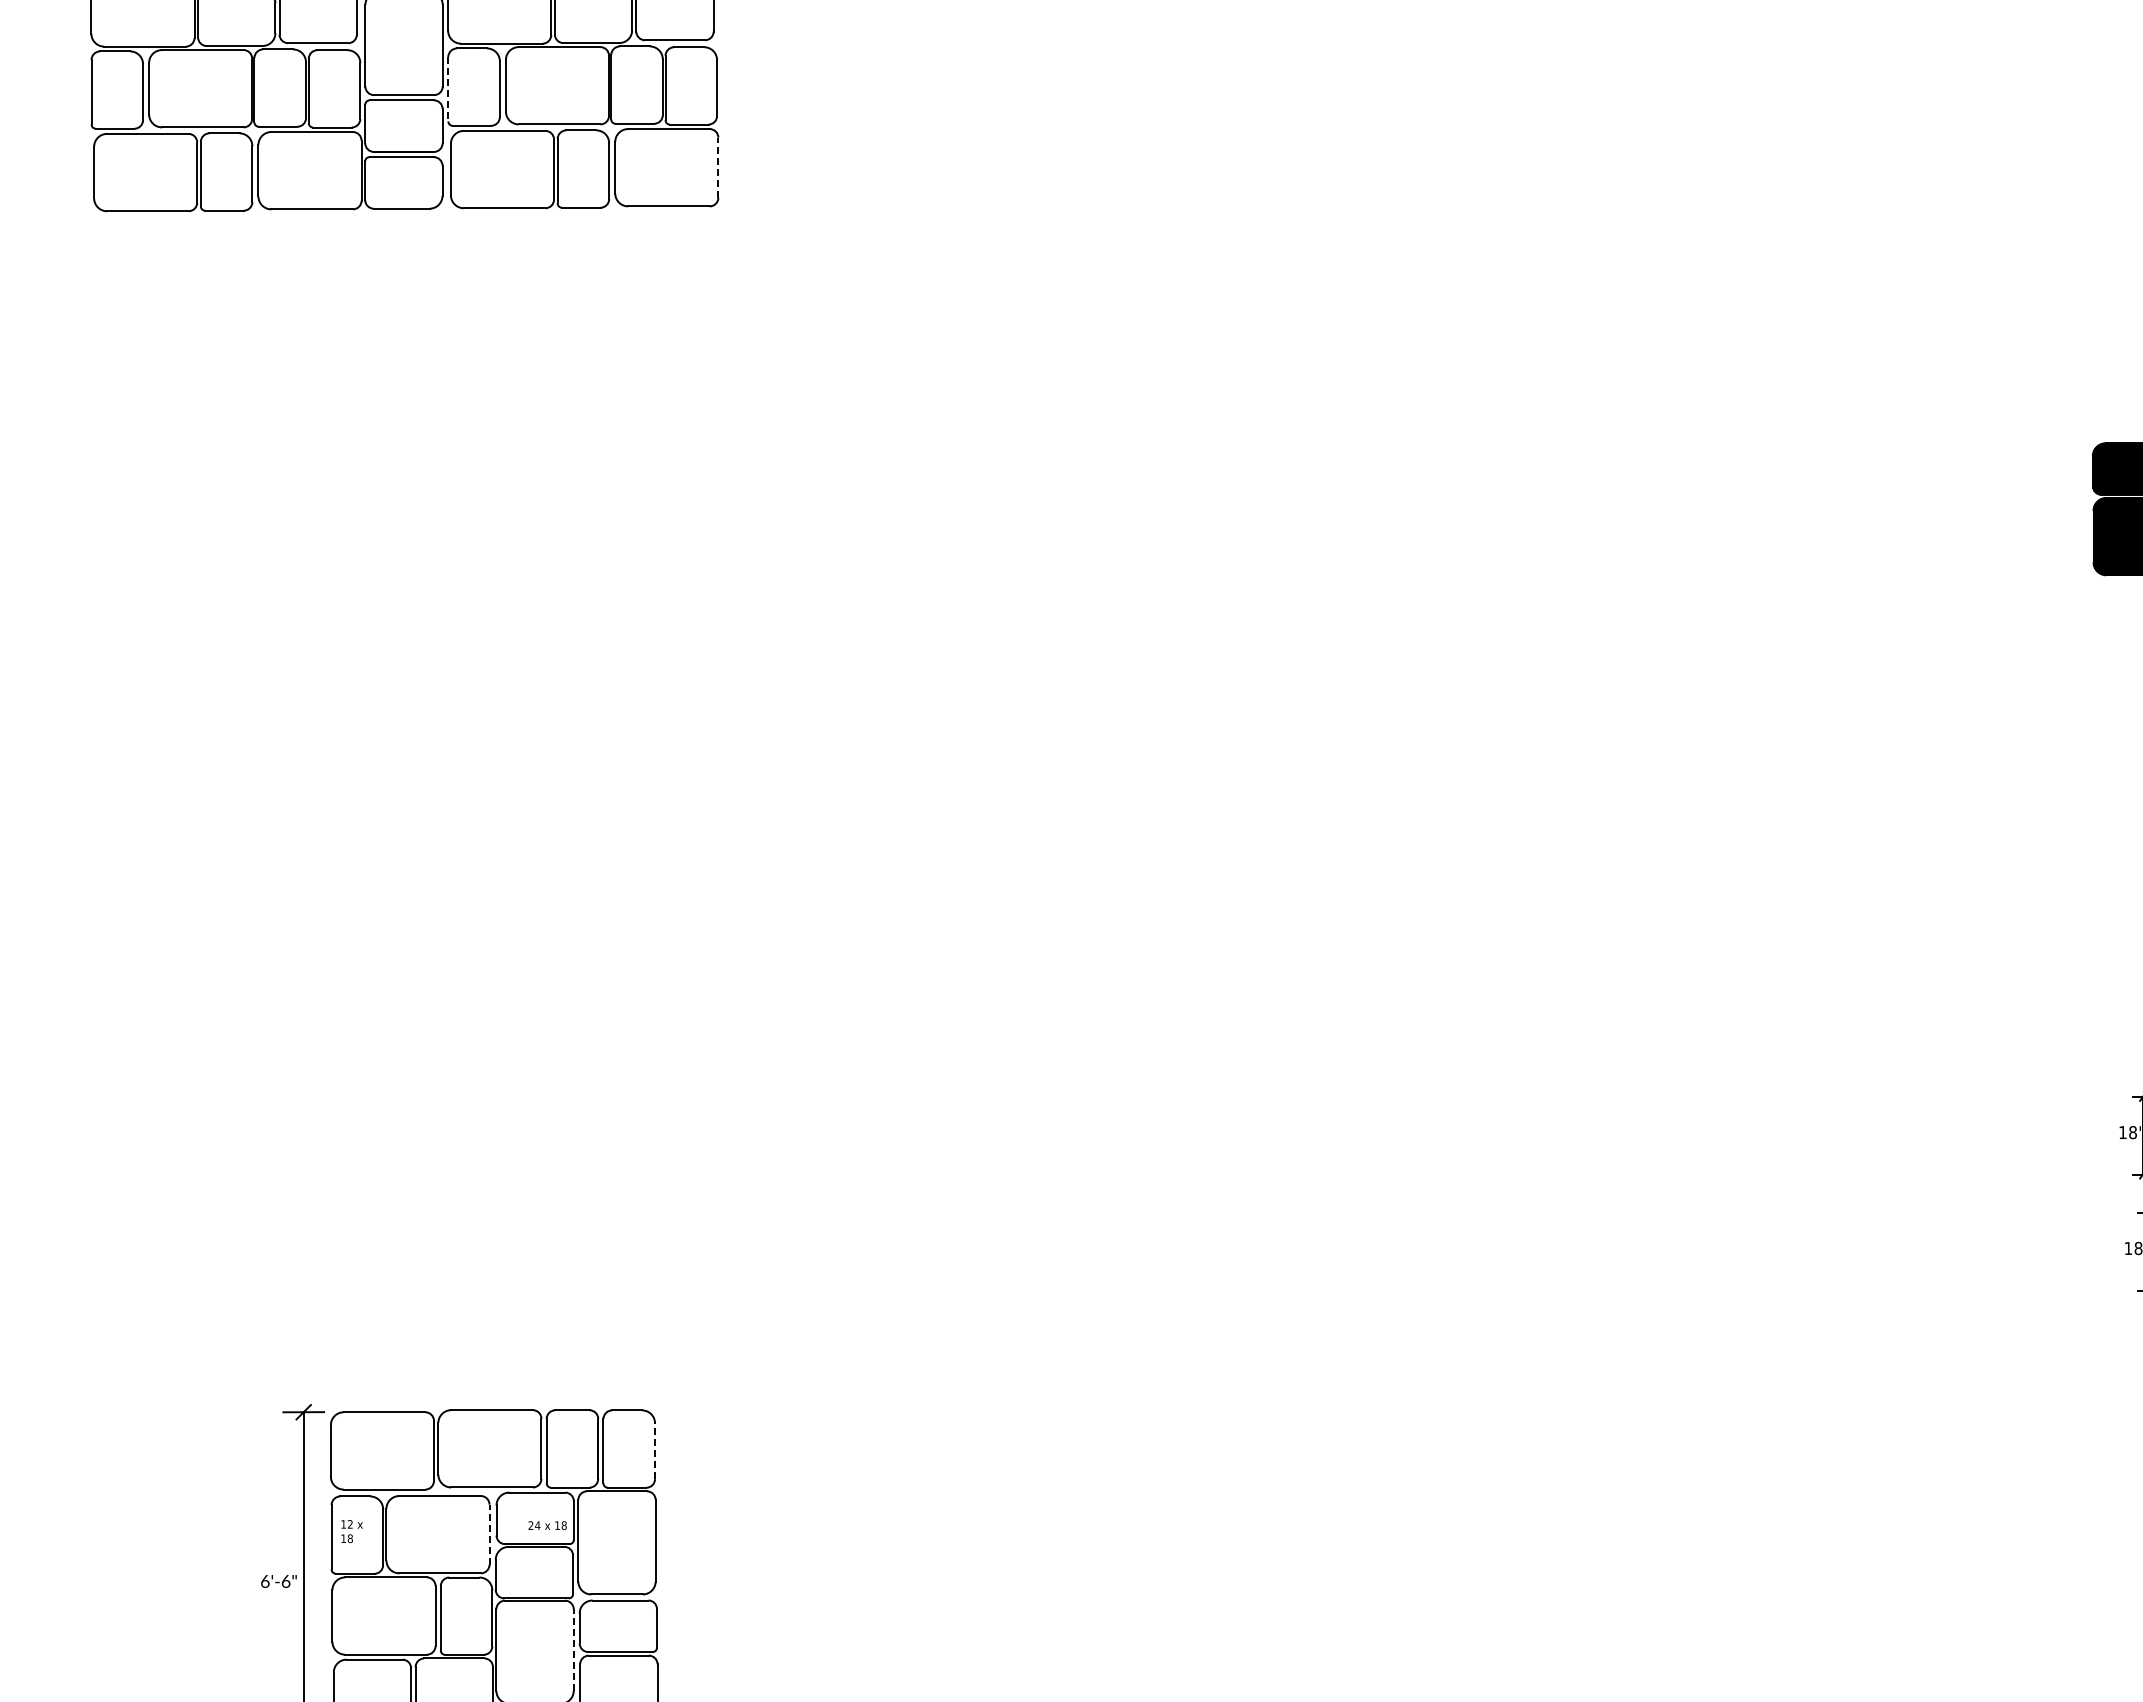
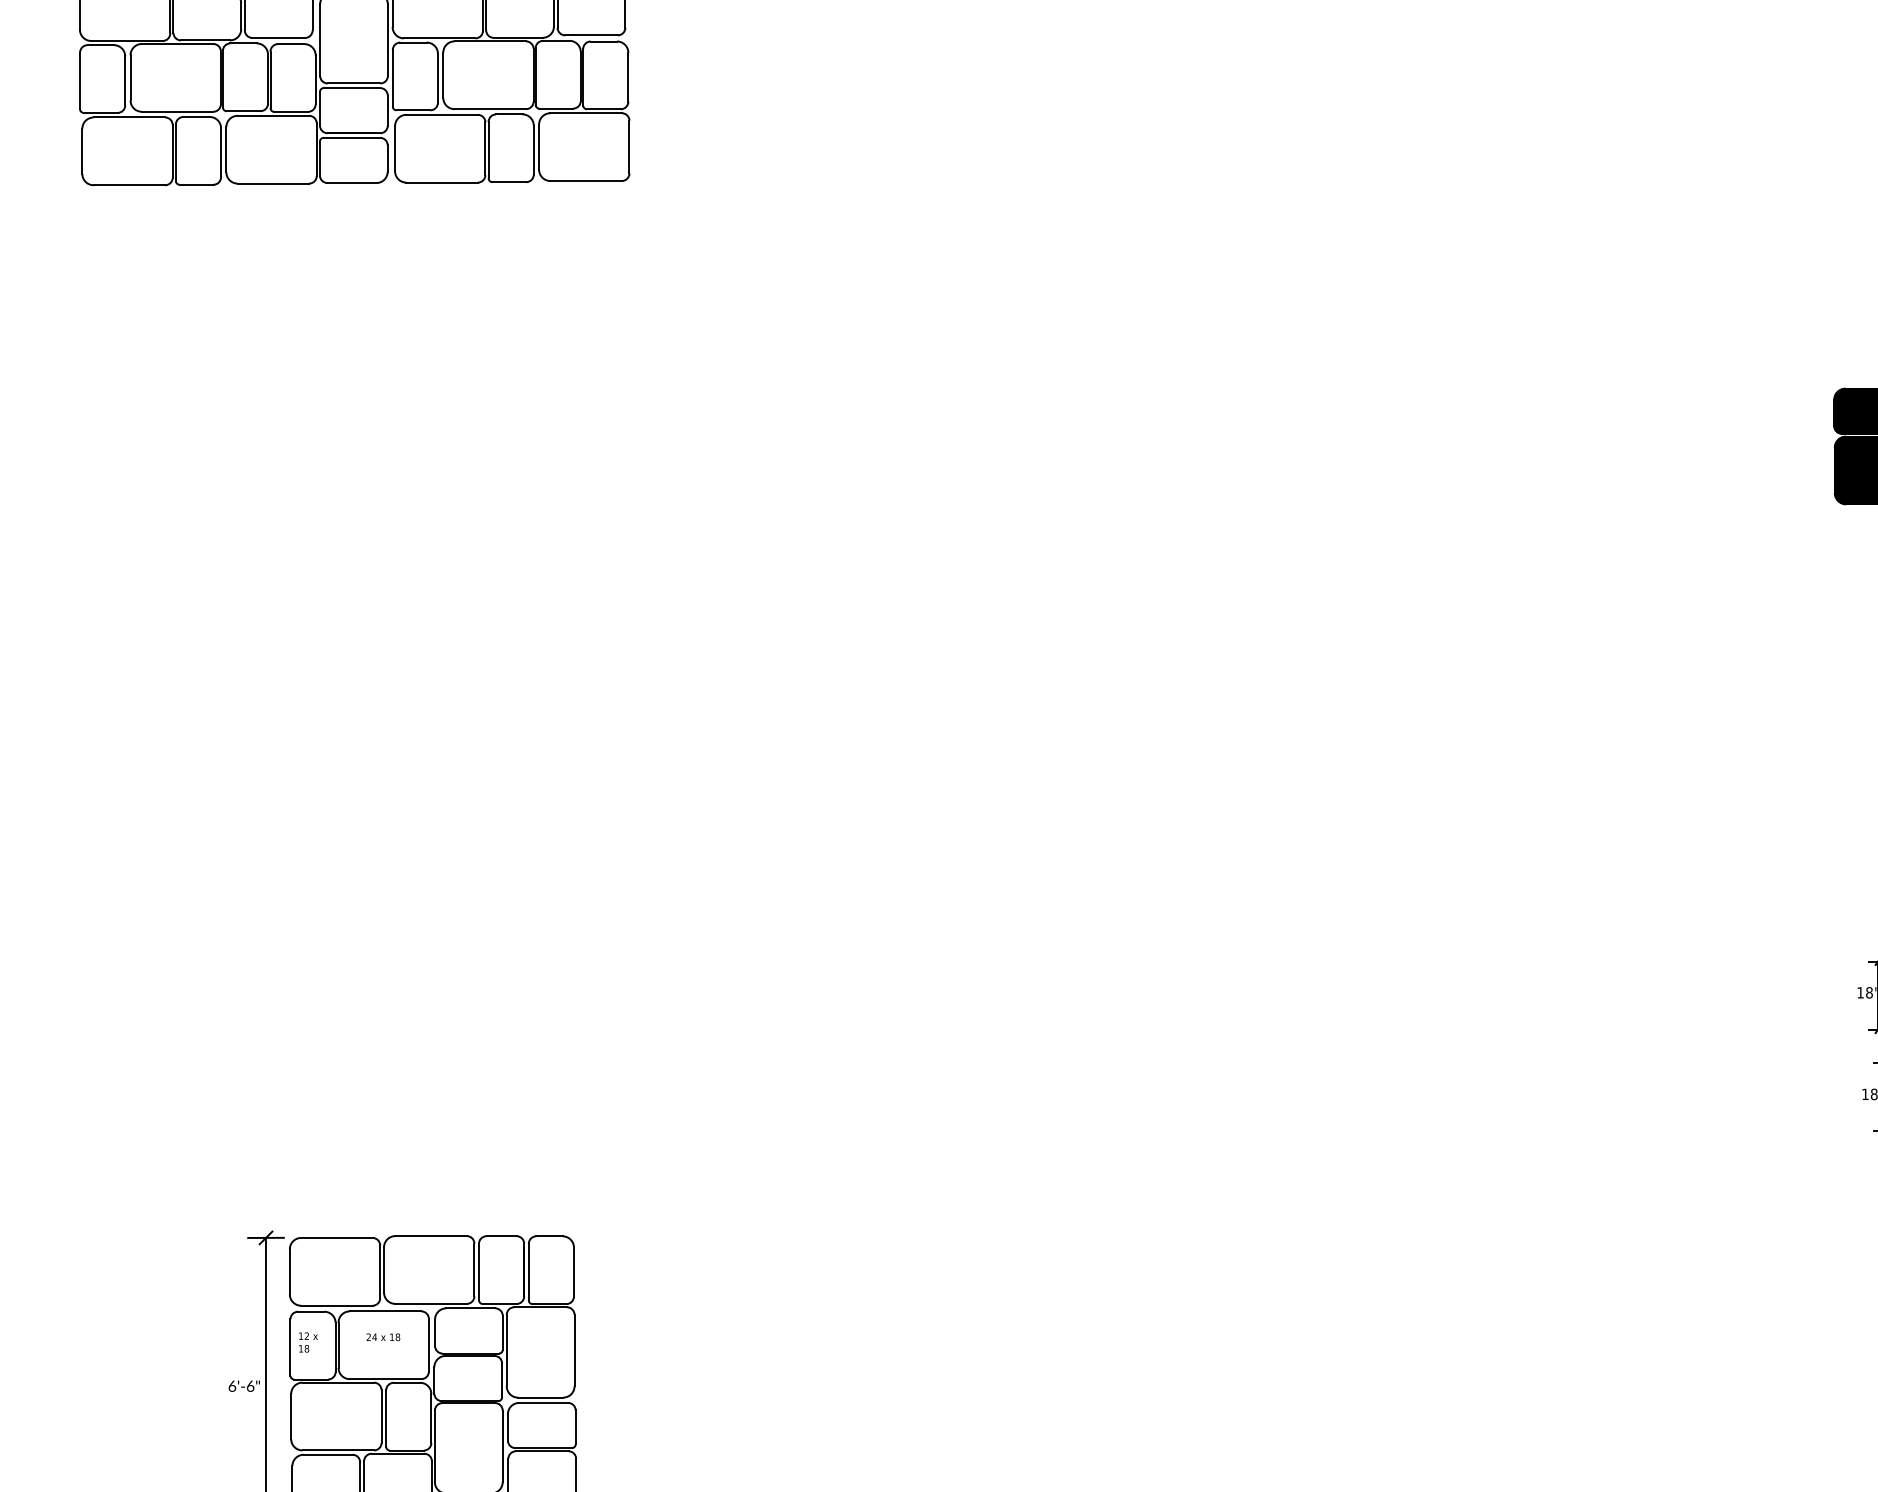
line: (448, 89) -> (392, 78), dashed -> solid
line: (718, 167) -> (629, 146), dashed -> solid
line: (655, 1451) -> (574, 1272), dashed -> solid
text: (547, 1525) -> (383, 1337), moved
line: (489, 1534) -> (428, 1345), dashed -> solid
line: (573, 1650) -> (502, 1446), dashed -> solid

